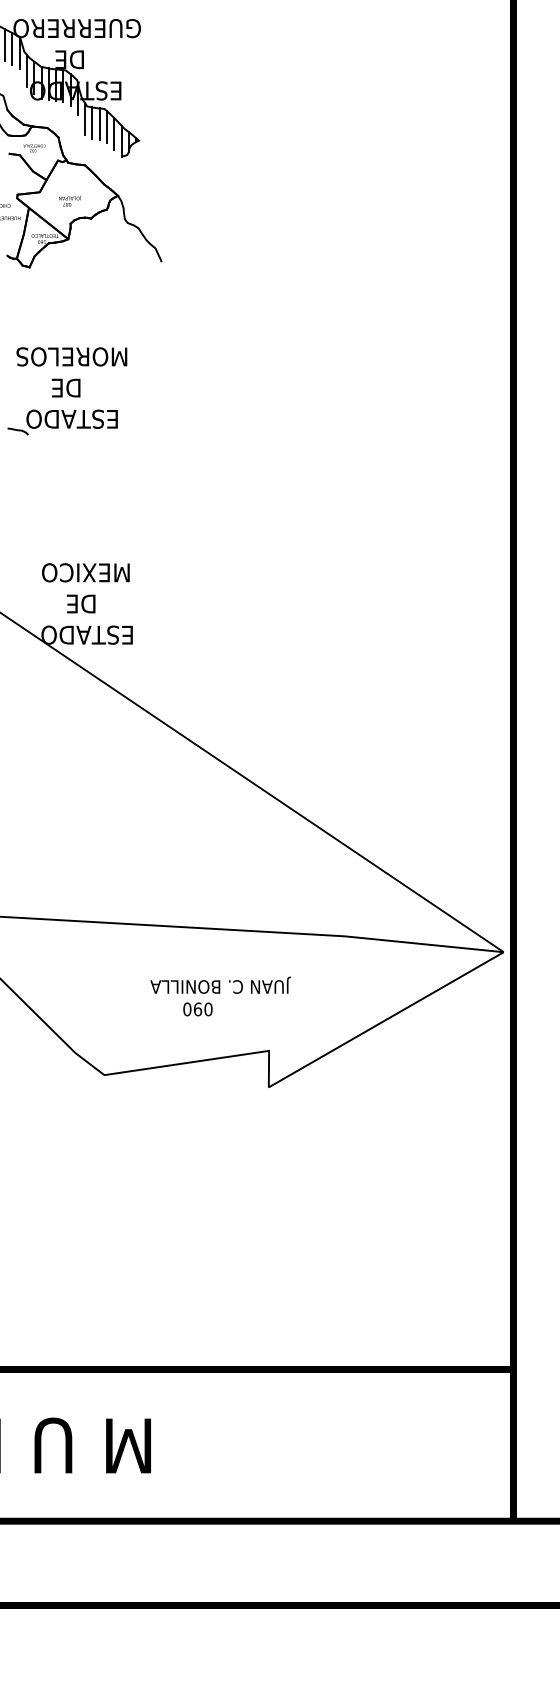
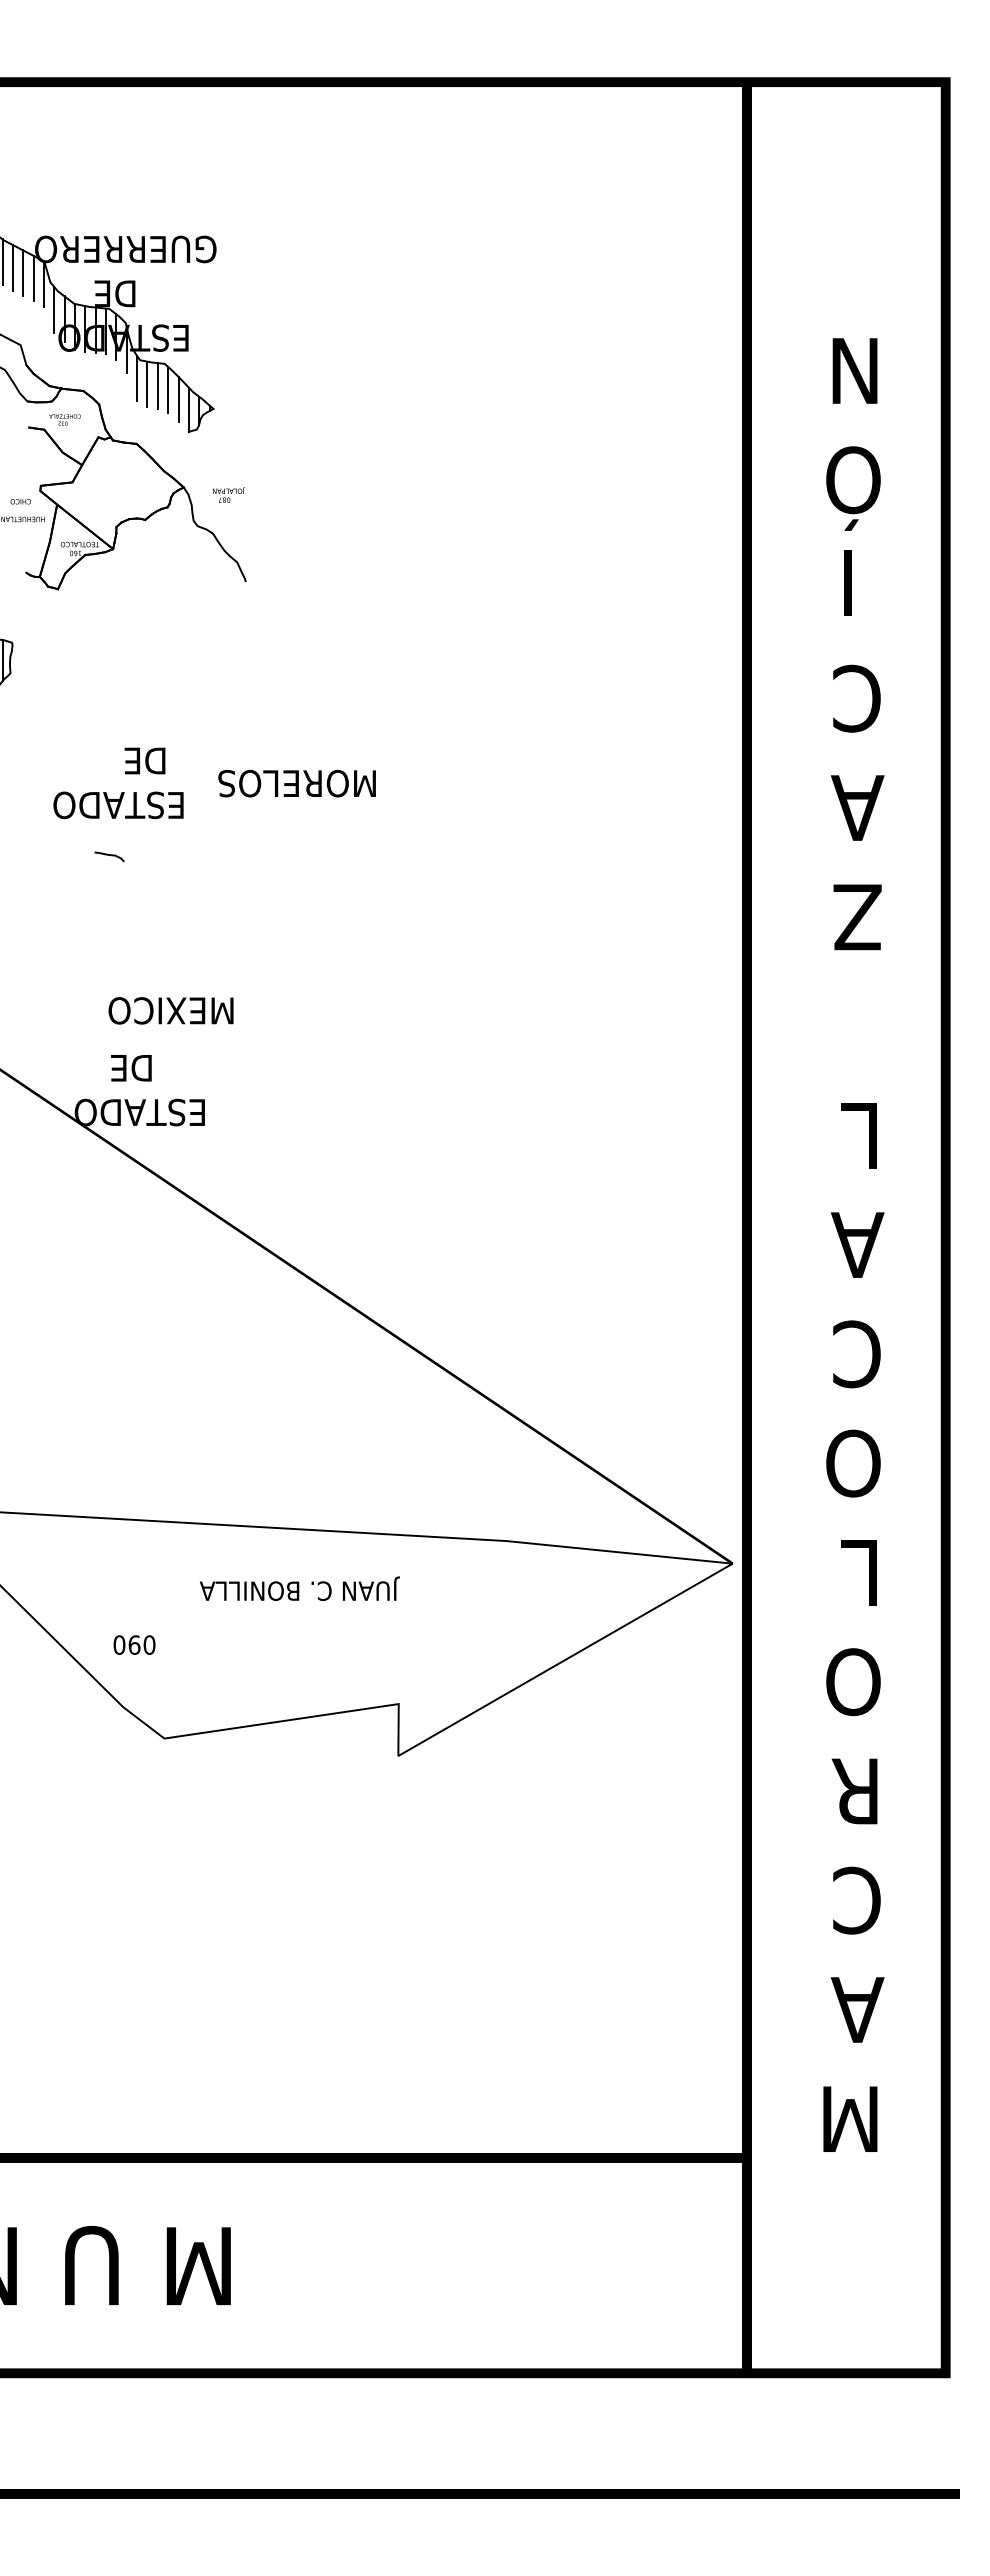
text: (70, 200) -> (228, 494), moved
text: (71, 356) -> (296, 783), moved
text: (65, 387) -> (144, 760), moved
curve: (18, 430) -> (109, 855), moved
text: (85, 572) -> (170, 1010), moved
text: (220, 985) -> (299, 1588), moved
text: (197, 1009) -> (134, 1644), moved

